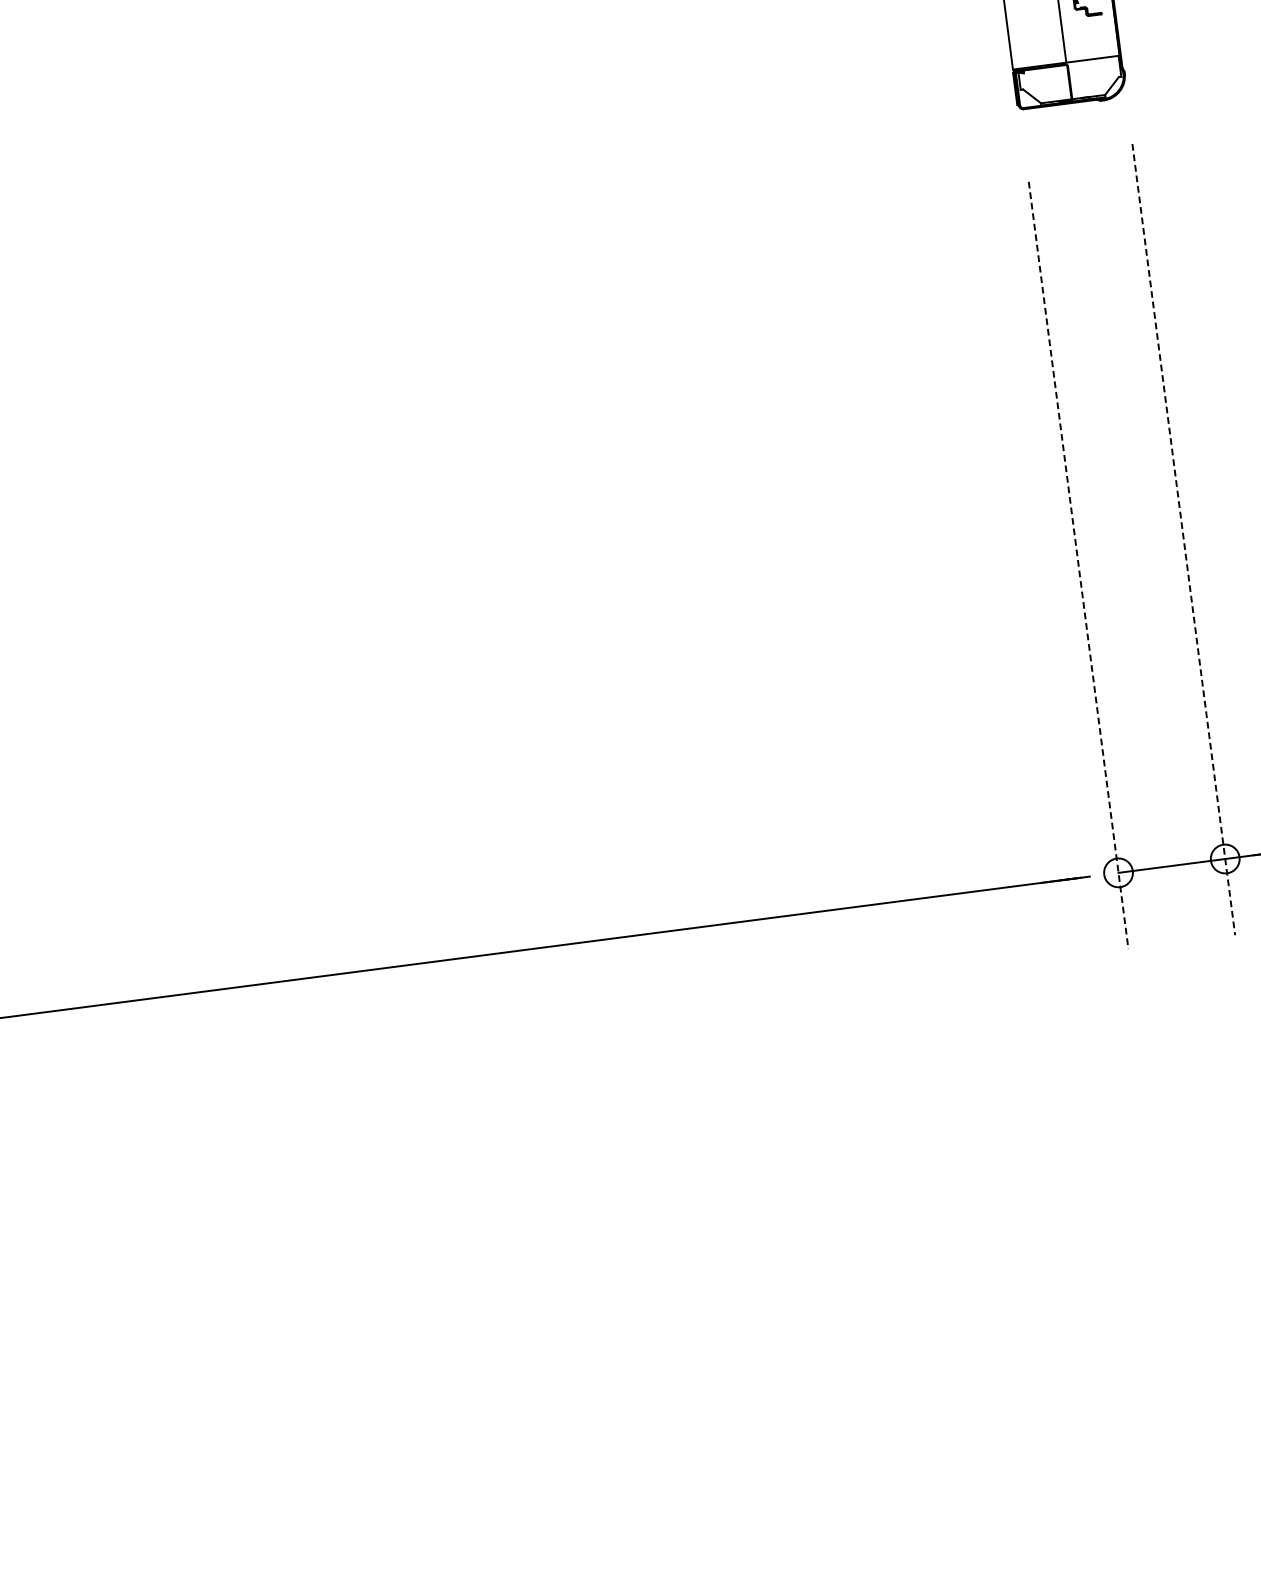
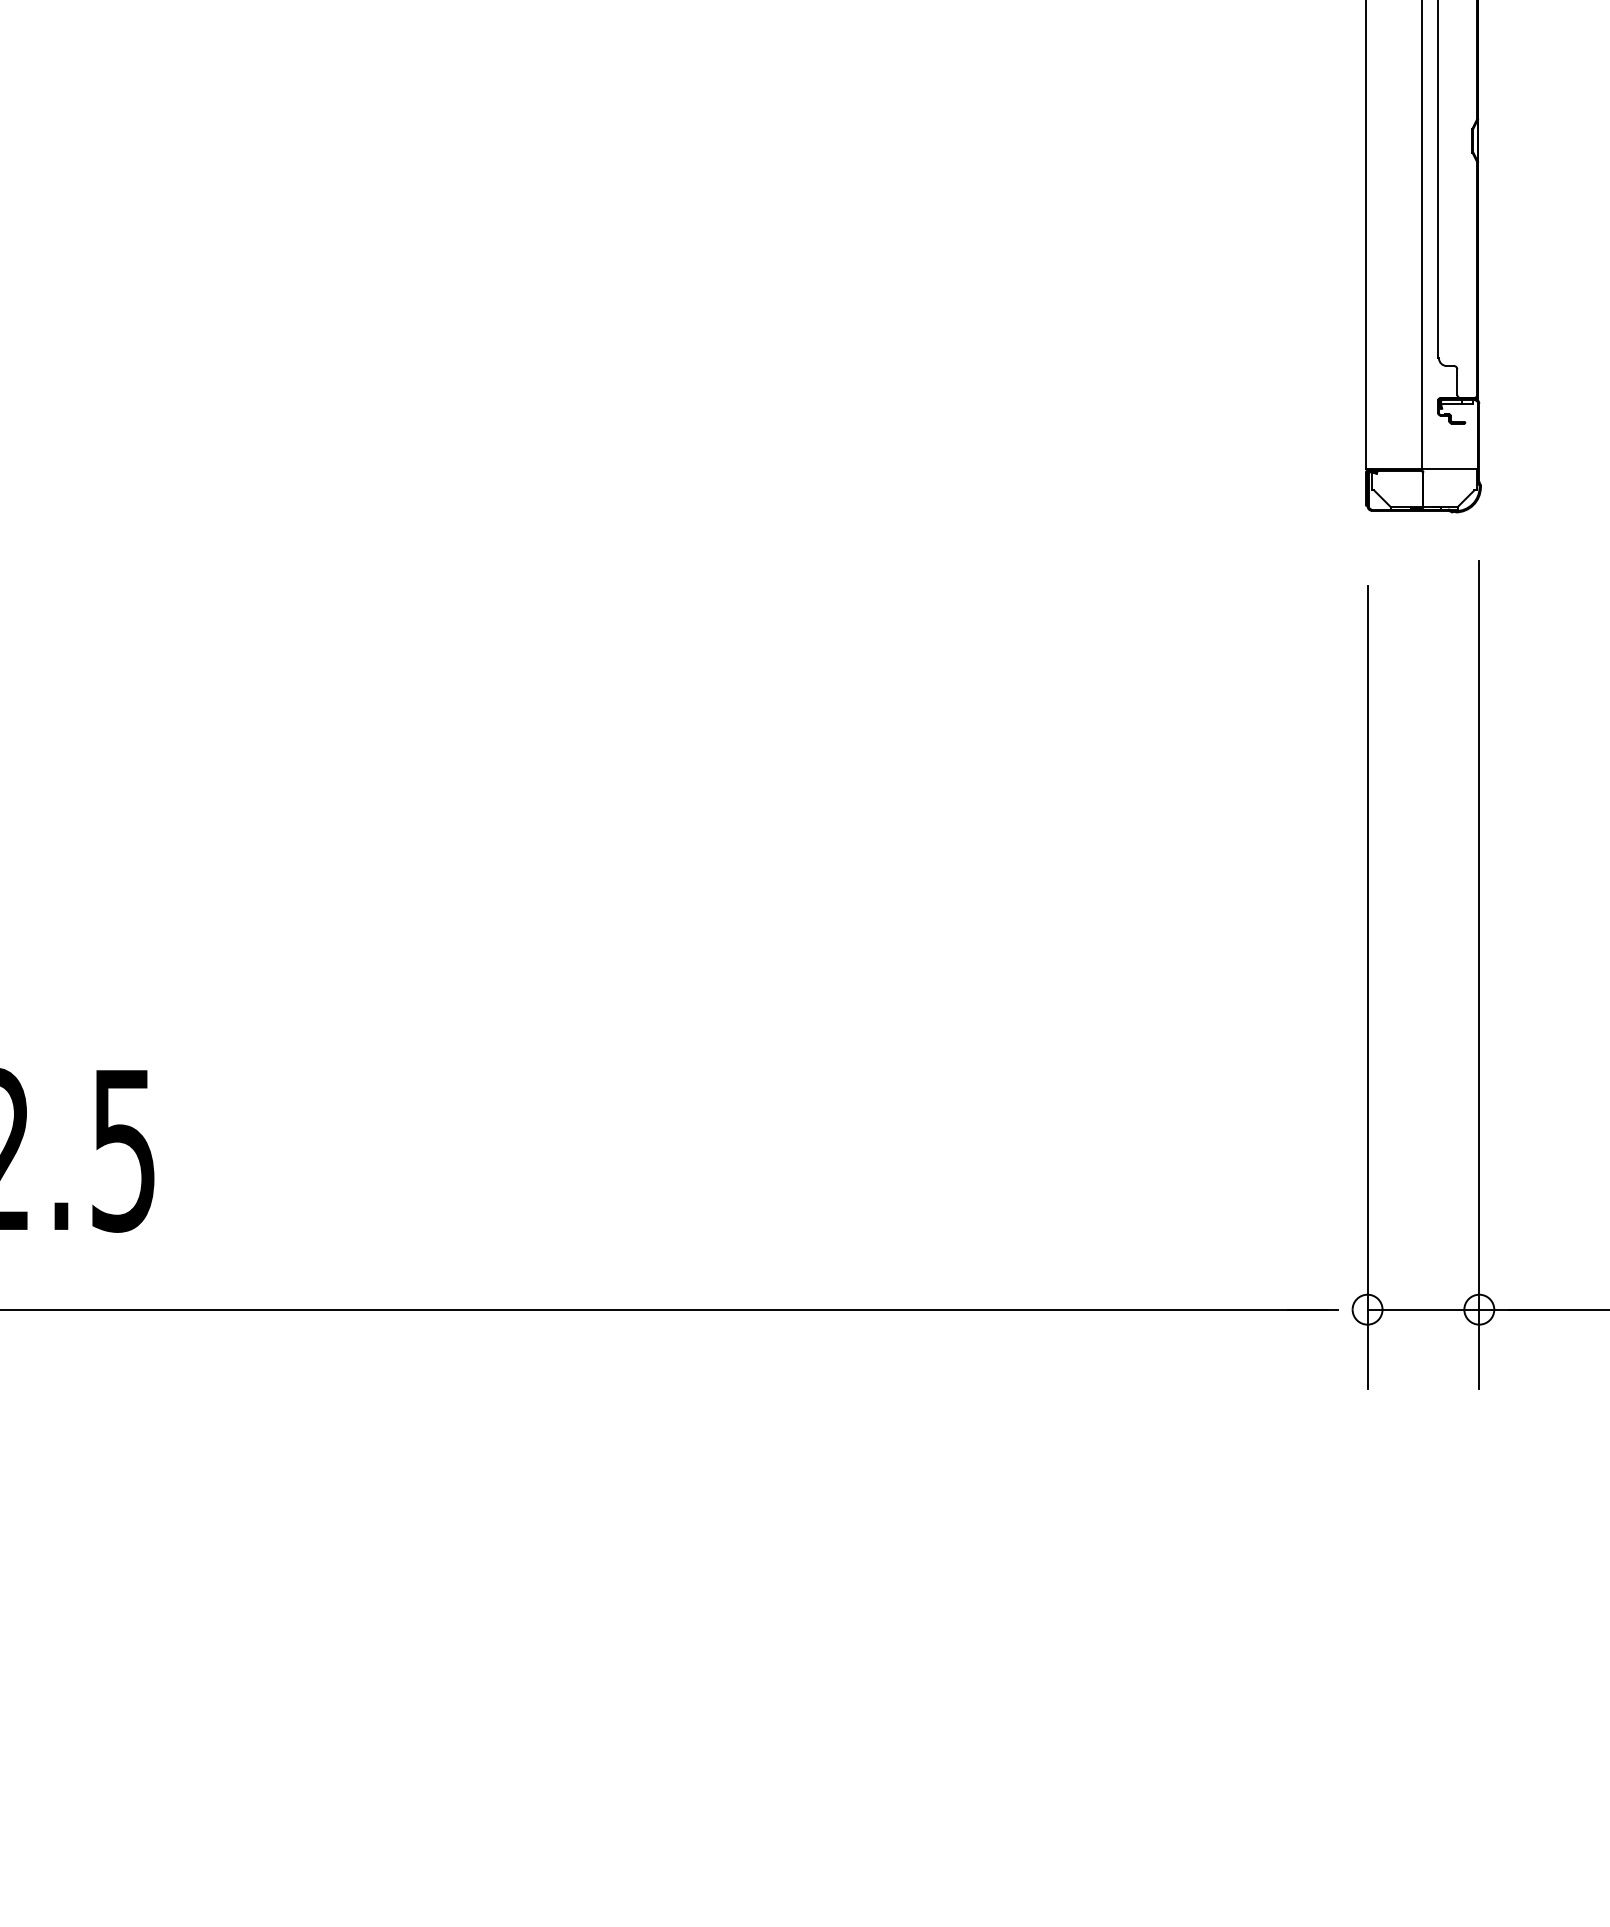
line: (1183, 539) -> (1479, 975), dashed -> solid
line: (1078, 565) -> (1367, 987), dashed -> solid

